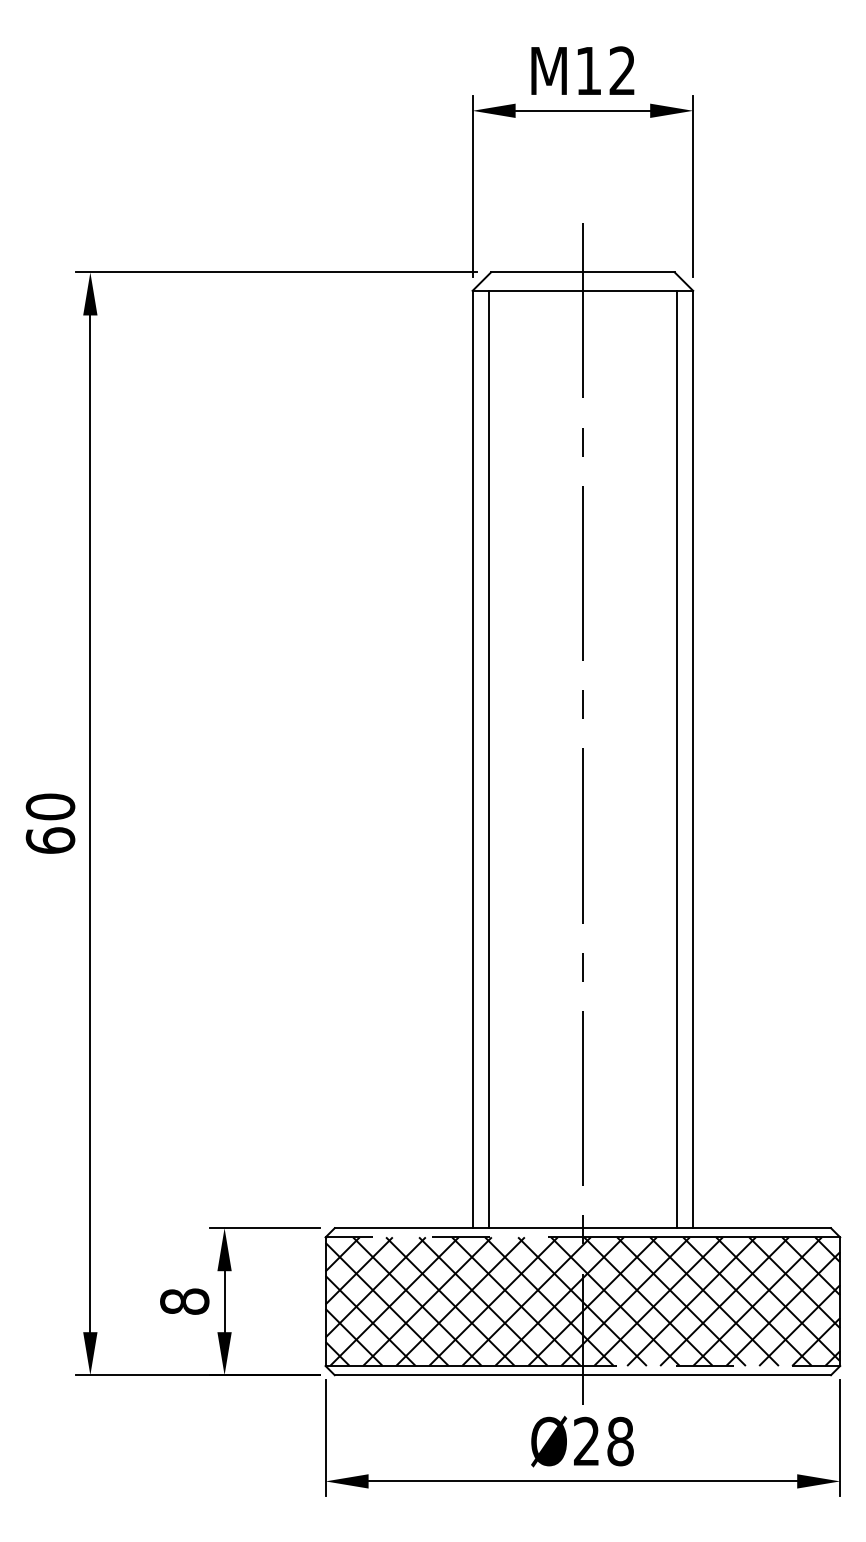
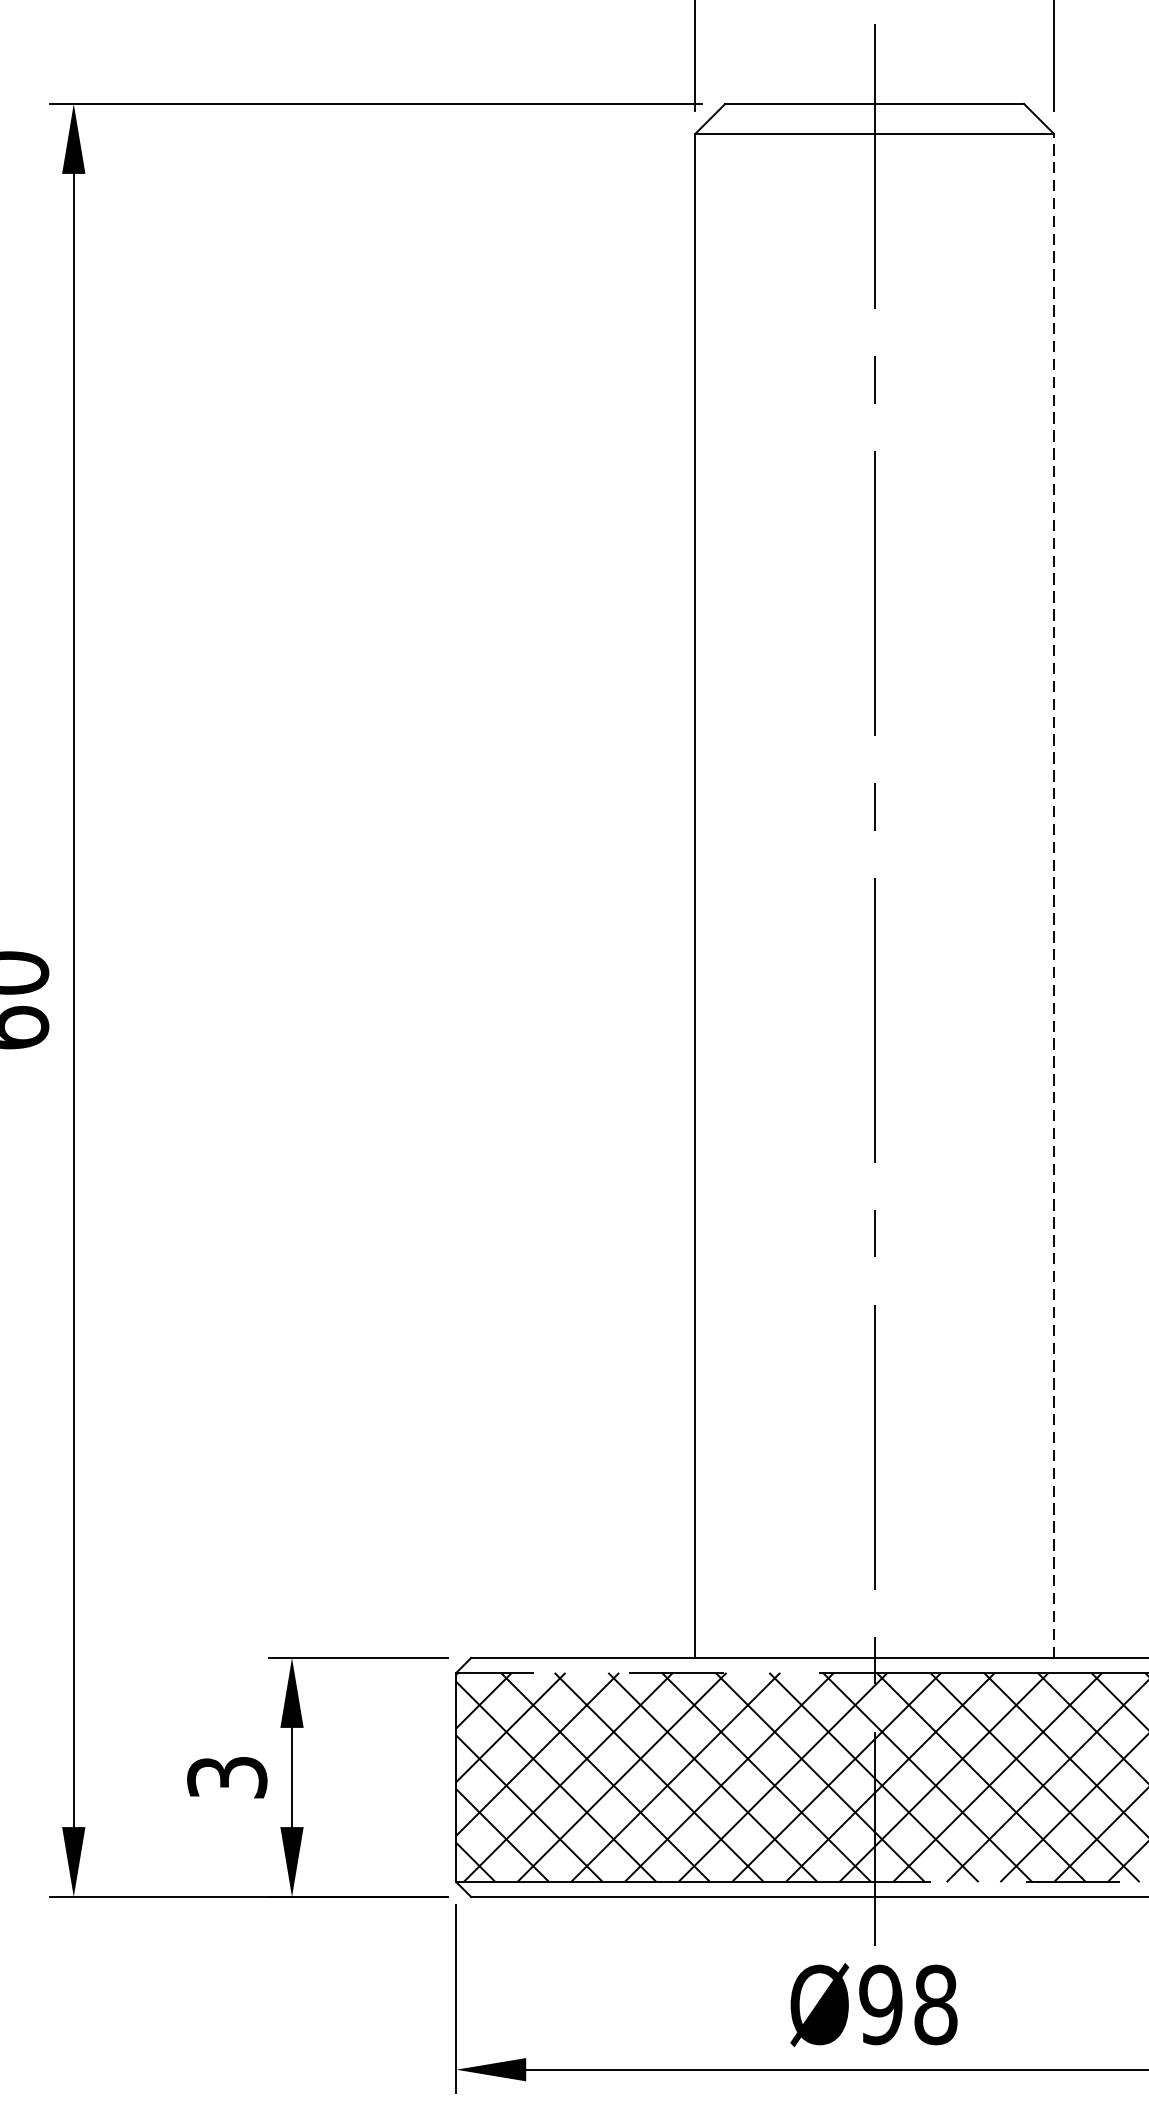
line: (488, 759) -> (721, 895), removed
line: (677, 759) -> (1028, 895), removed
line: (693, 759) -> (1054, 895), solid -> dashed
text: (184, 1301) -> (226, 1777), 8 -> 3
text: (586, 1441) -> (880, 2004), Ø28 -> Ø98

